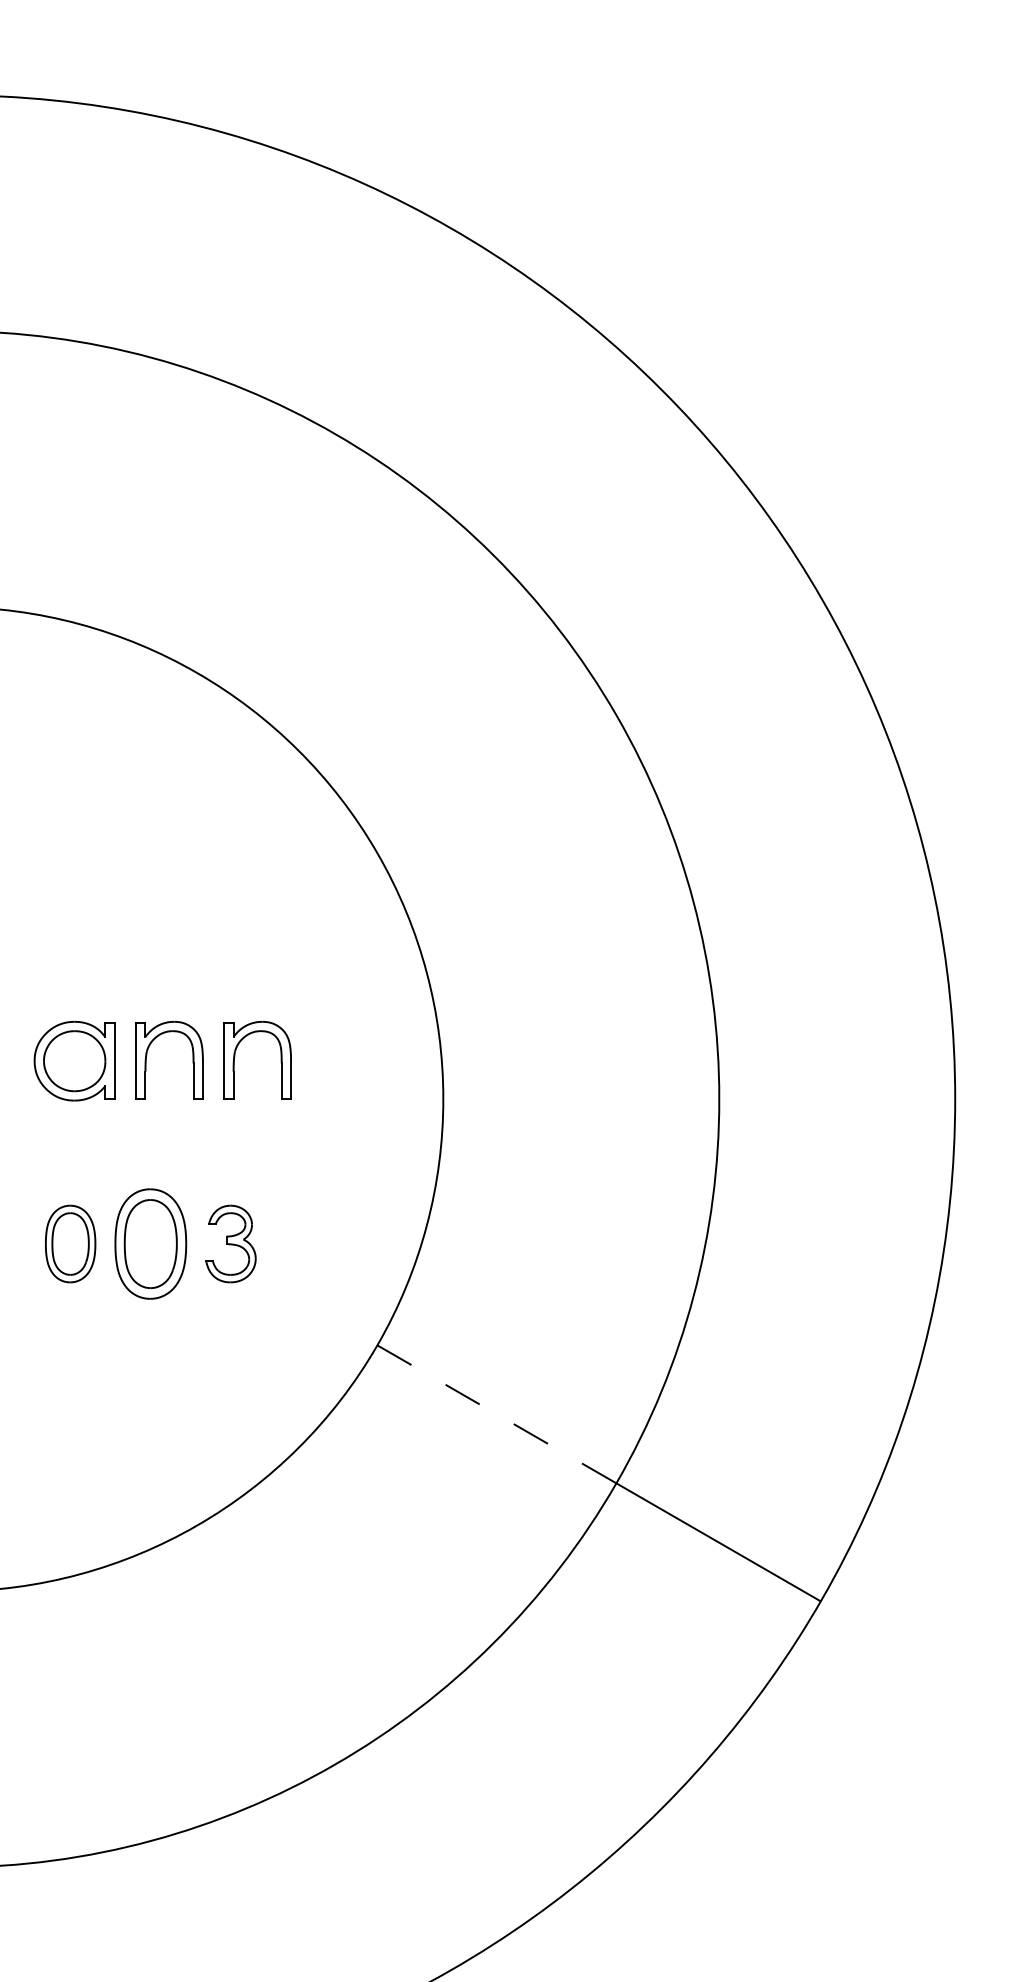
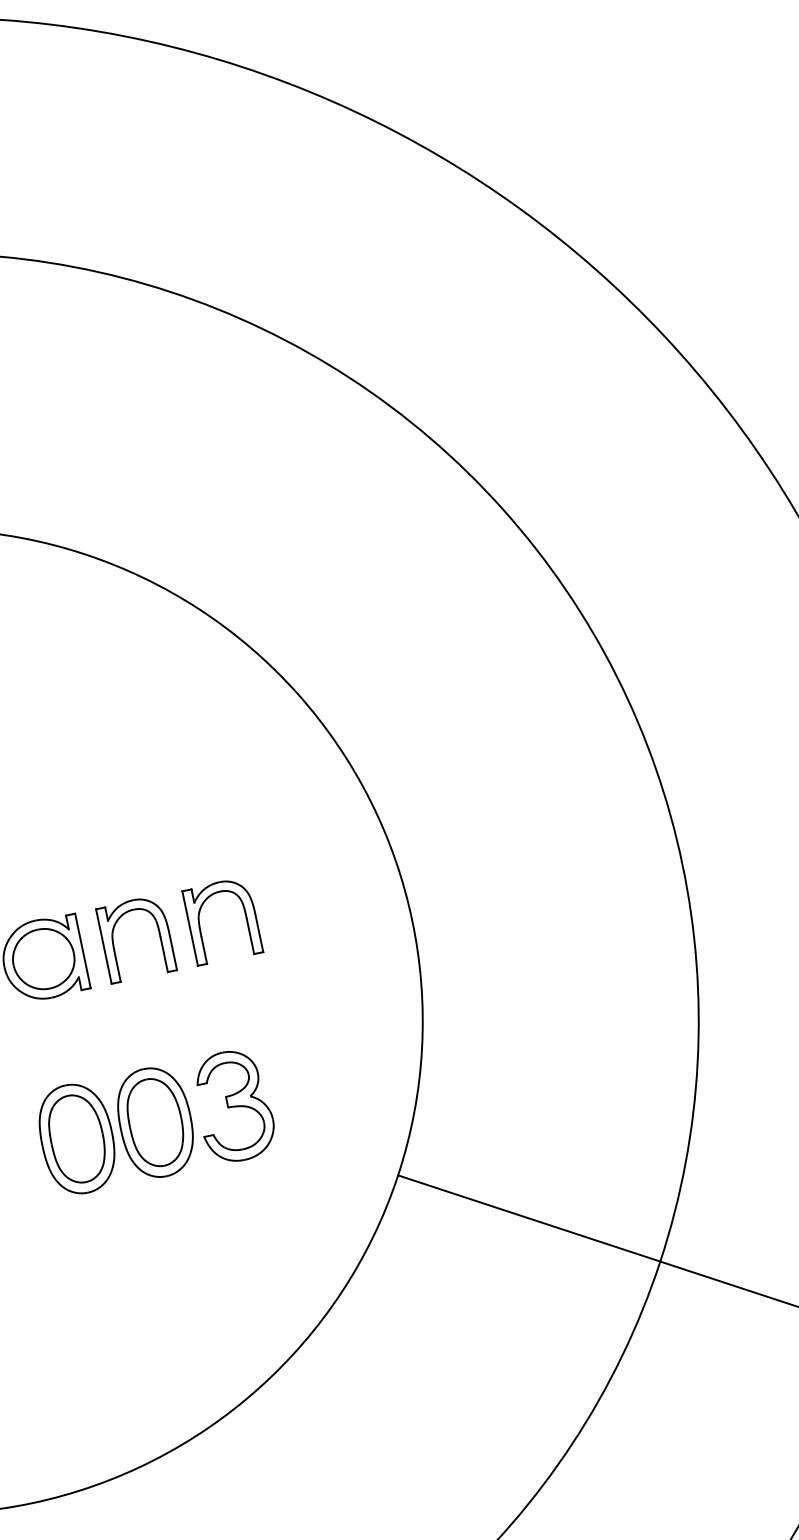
part: (70, 1243) -> (76, 1138), size x1.43
part: (230, 1243) -> (233, 1105), size x1.43
line: (496, 1414) -> (528, 1218), dashed -> solid

